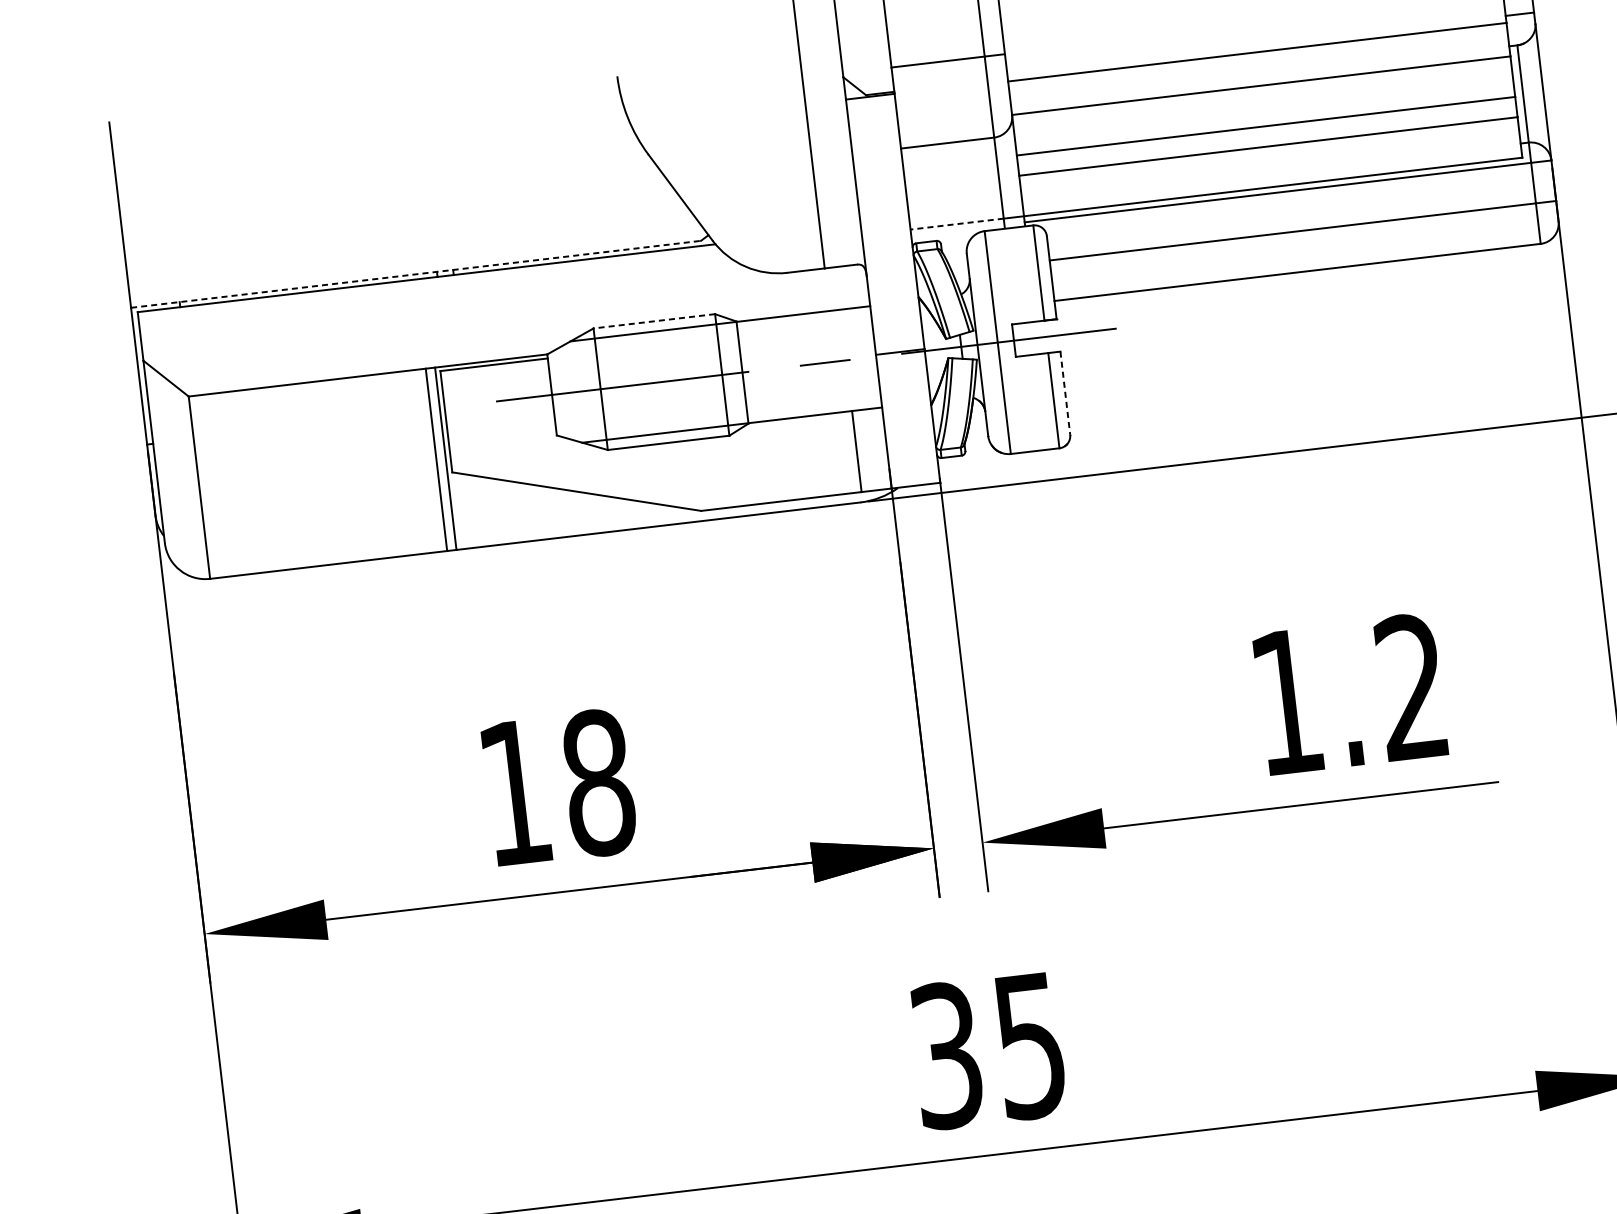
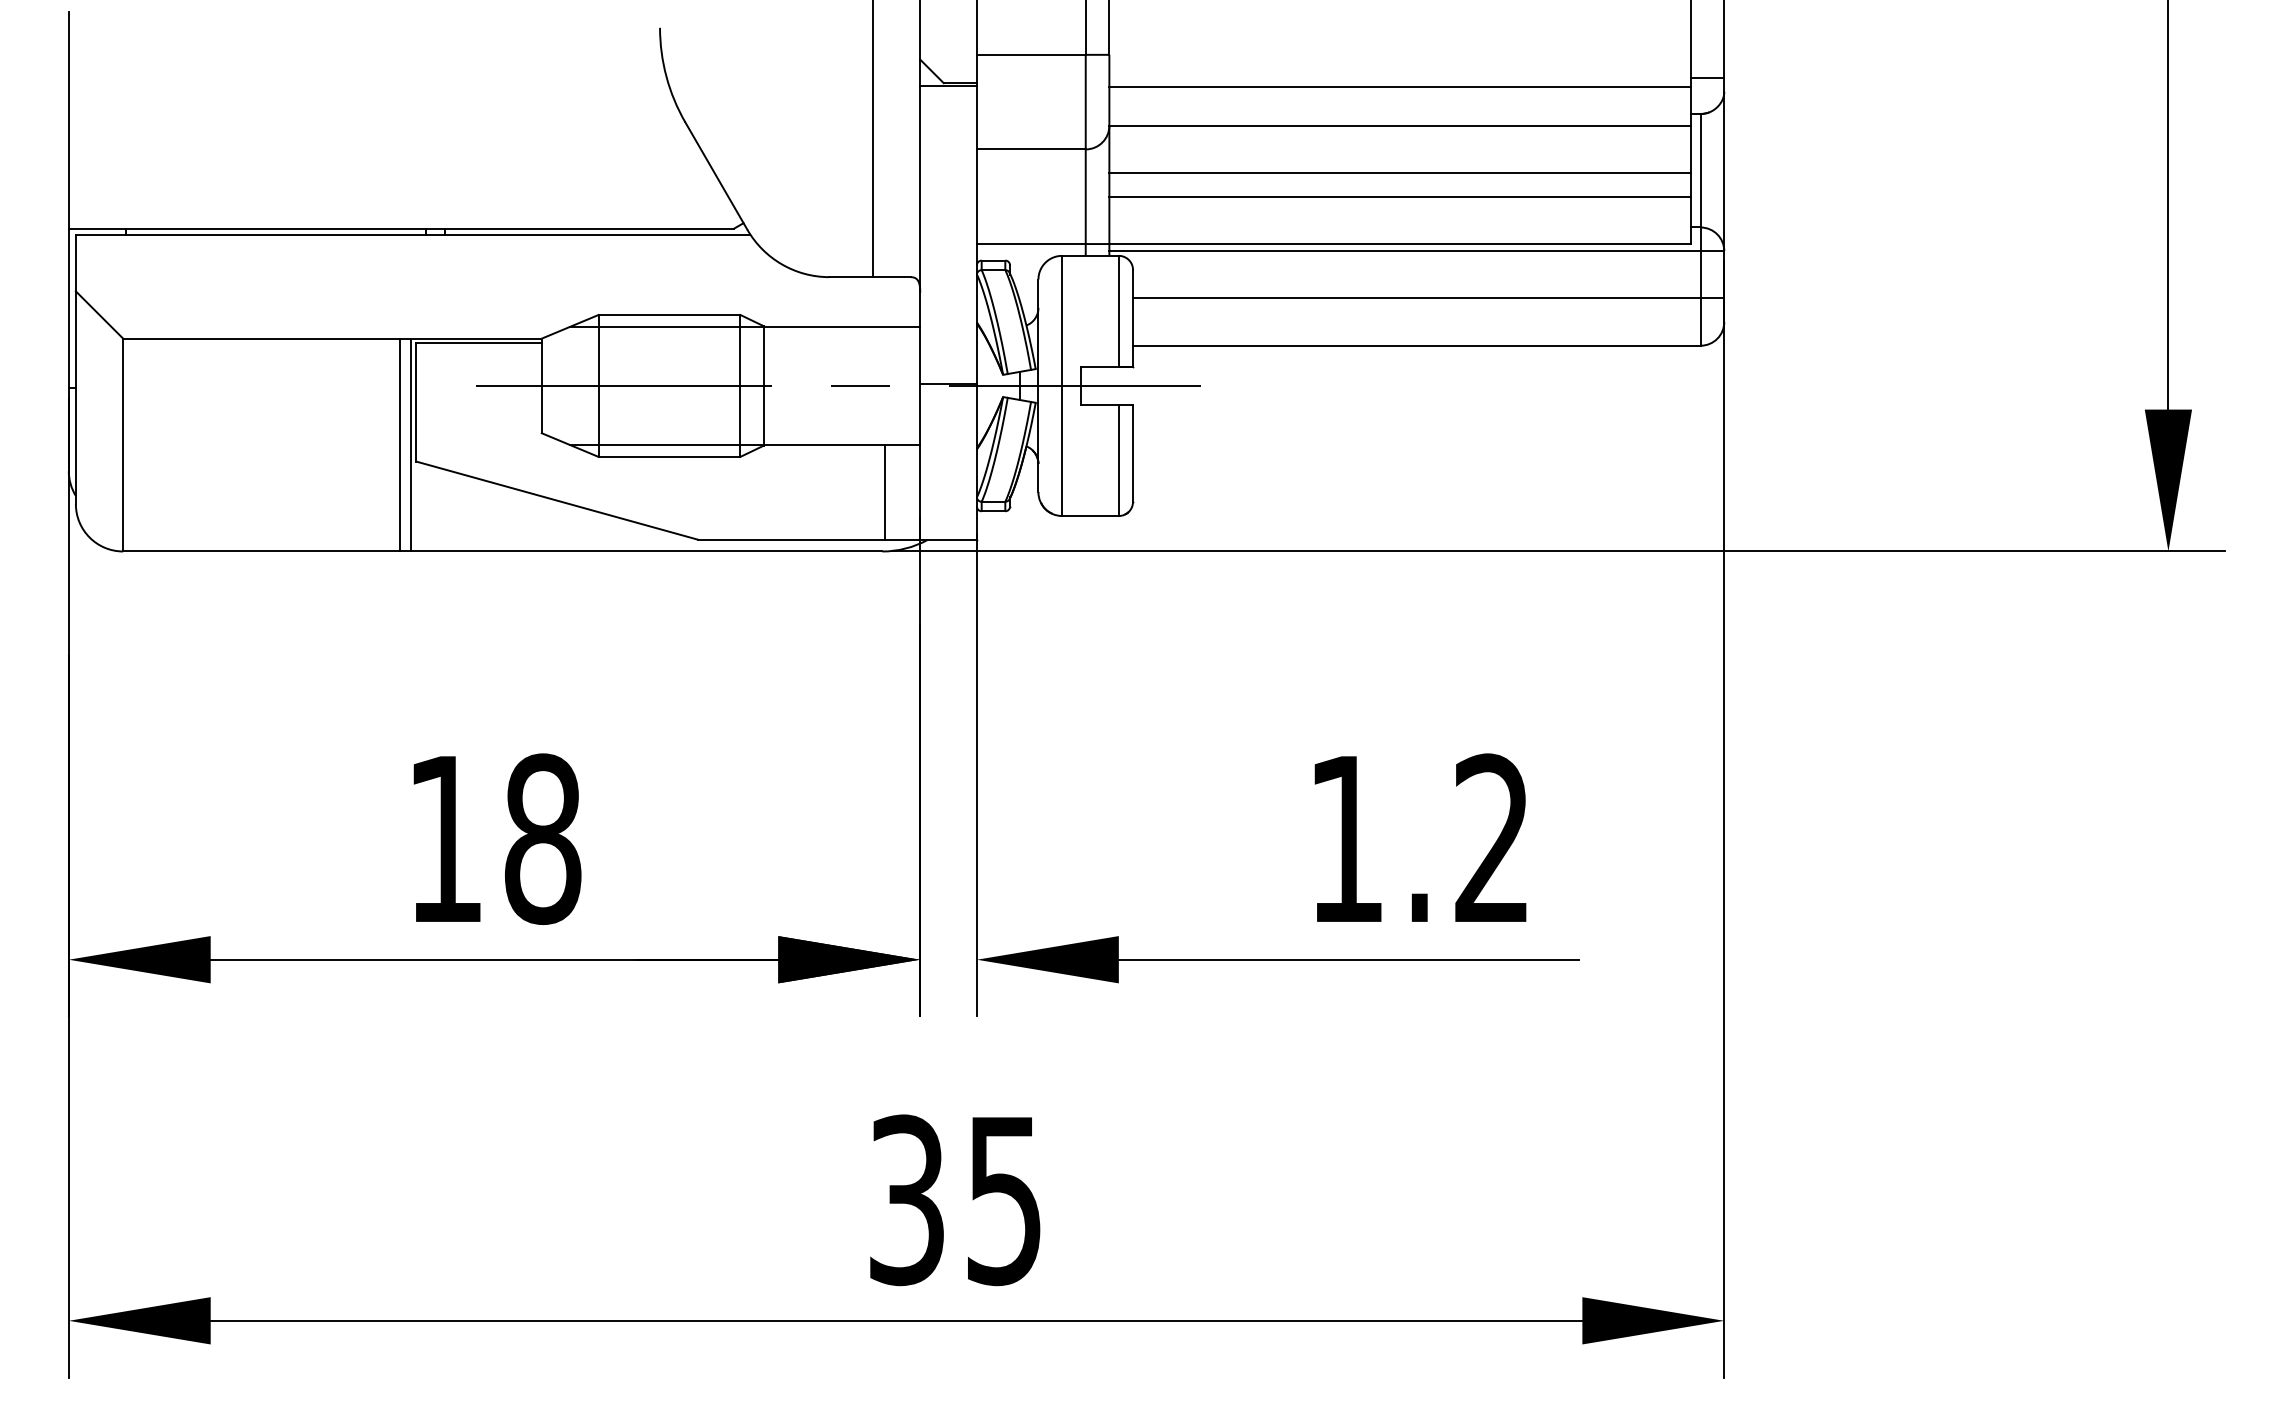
line: (956, 224) -> (1030, 244), dashed -> solid
line: (416, 274) -> (401, 228), dashed -> solid
line: (654, 321) -> (669, 315), dashed -> solid
line: (1065, 393) -> (1133, 453), dashed -> solid

